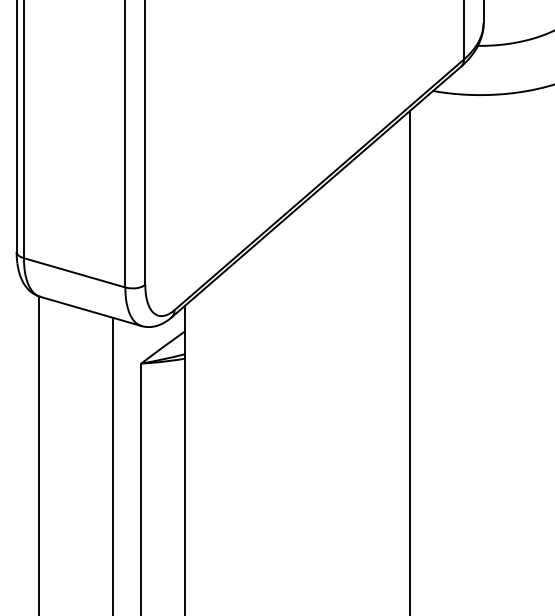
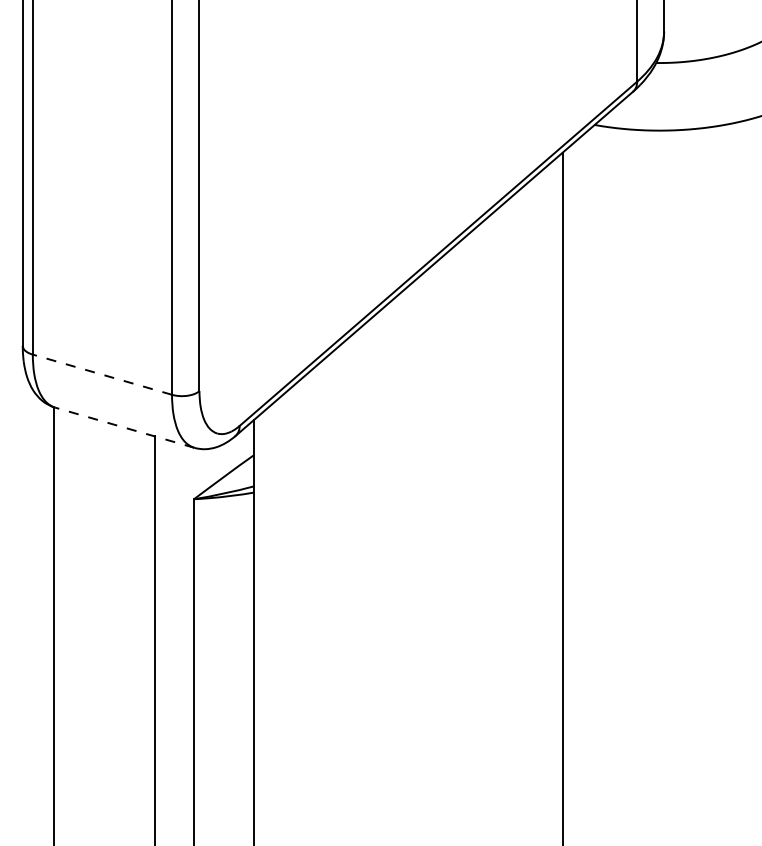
line: (74, 272) -> (102, 374), solid -> dashed
line: (90, 311) -> (124, 427), solid -> dashed

